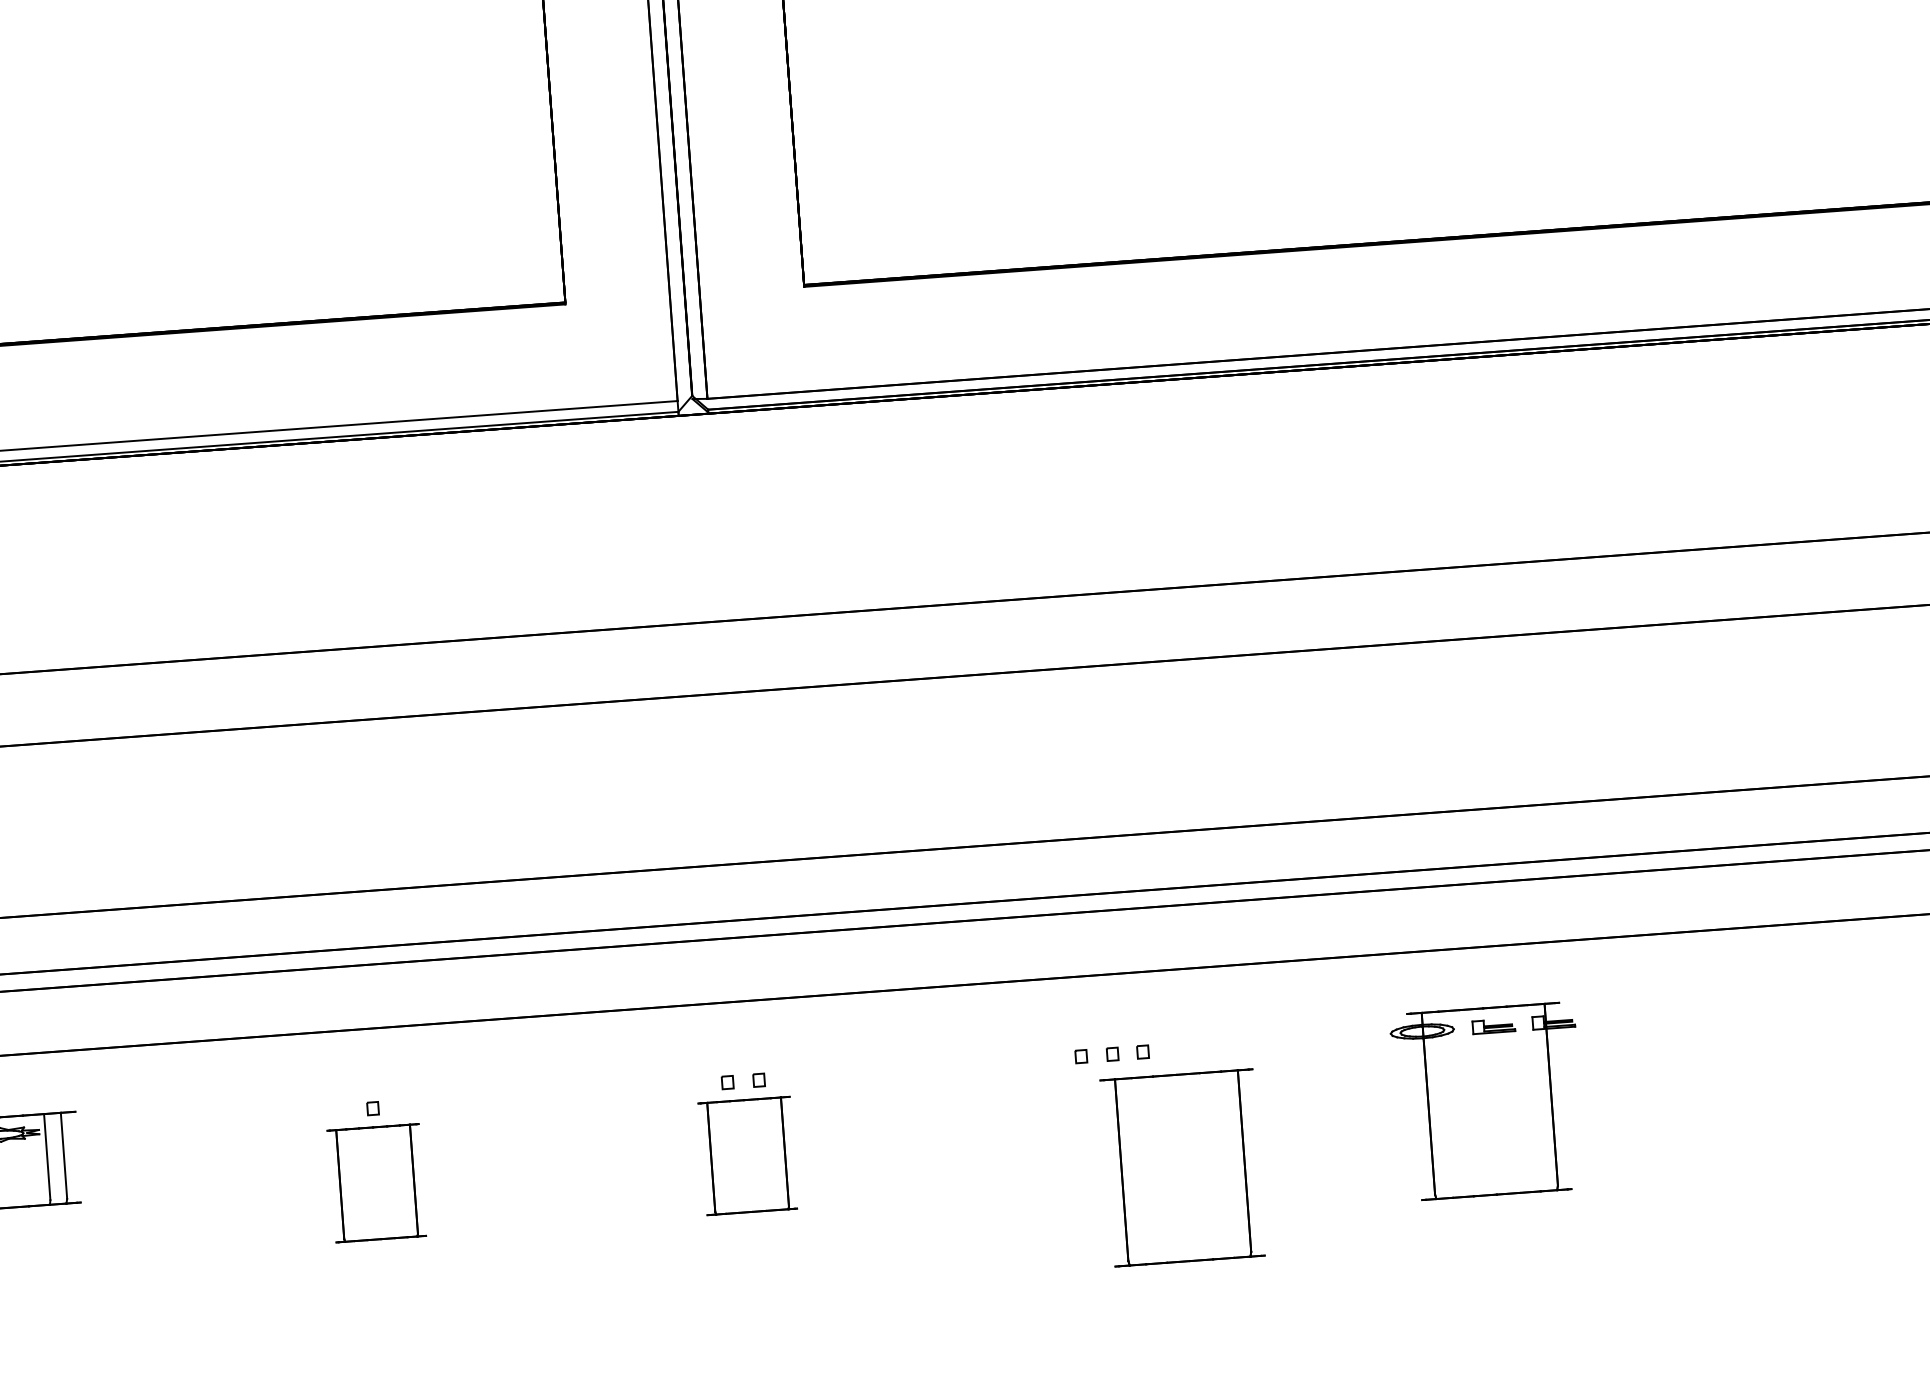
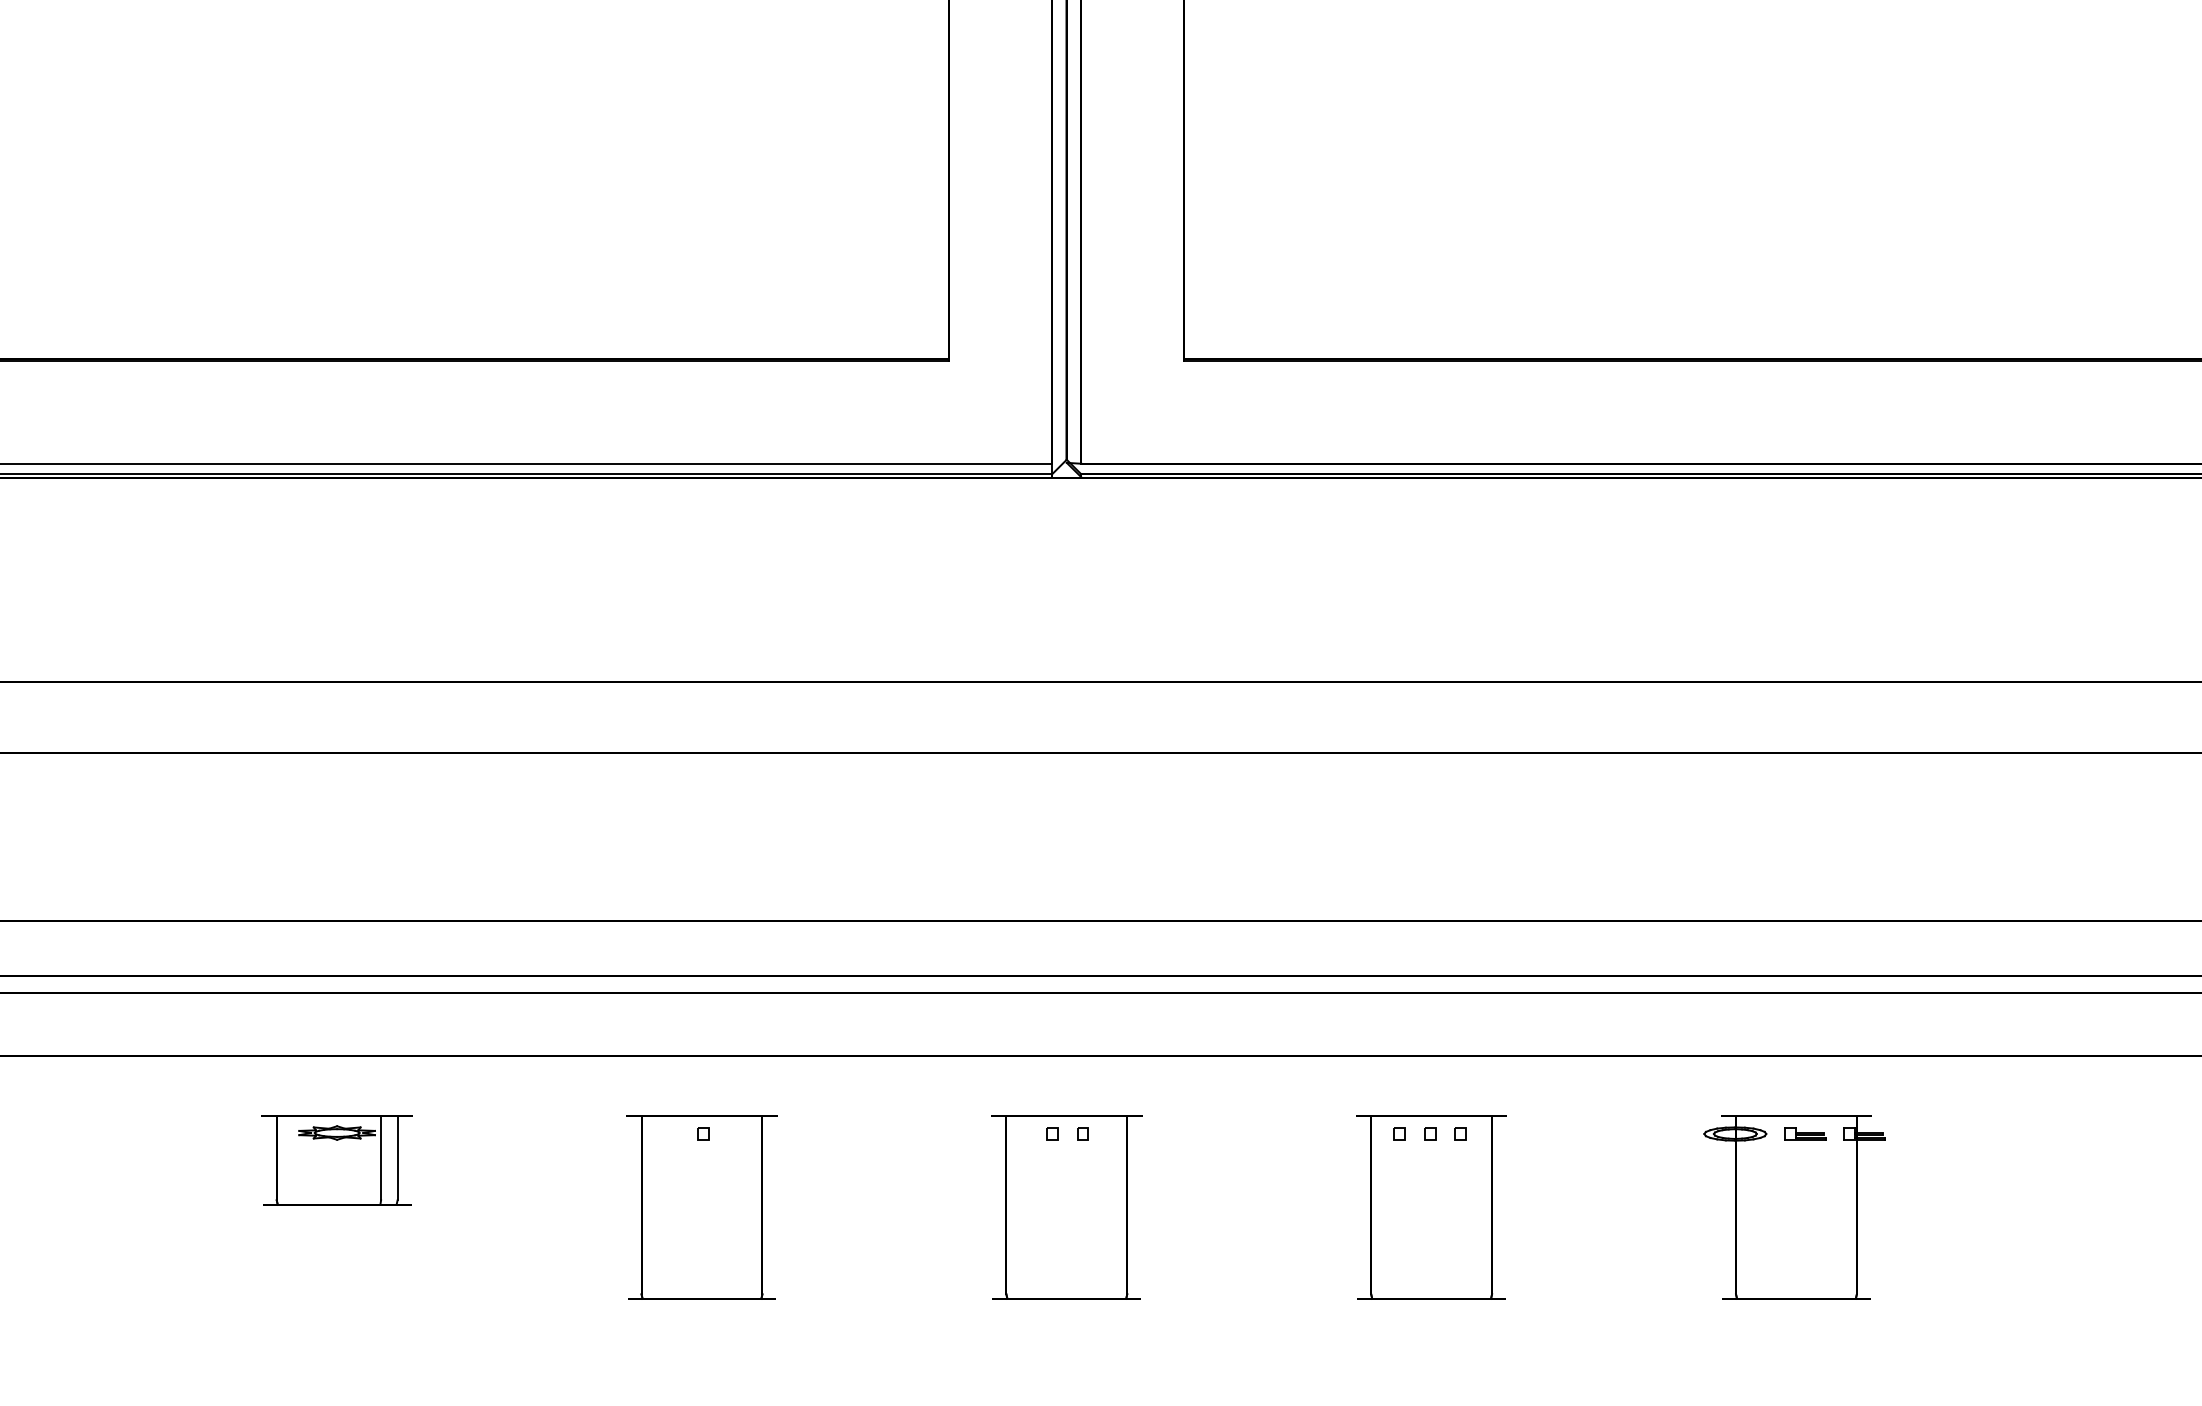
part: (747, 1156) -> (1066, 1207), size x1.67
part: (1183, 1168) -> (1431, 1207), moved
part: (376, 1183) -> (701, 1207), size x1.67

